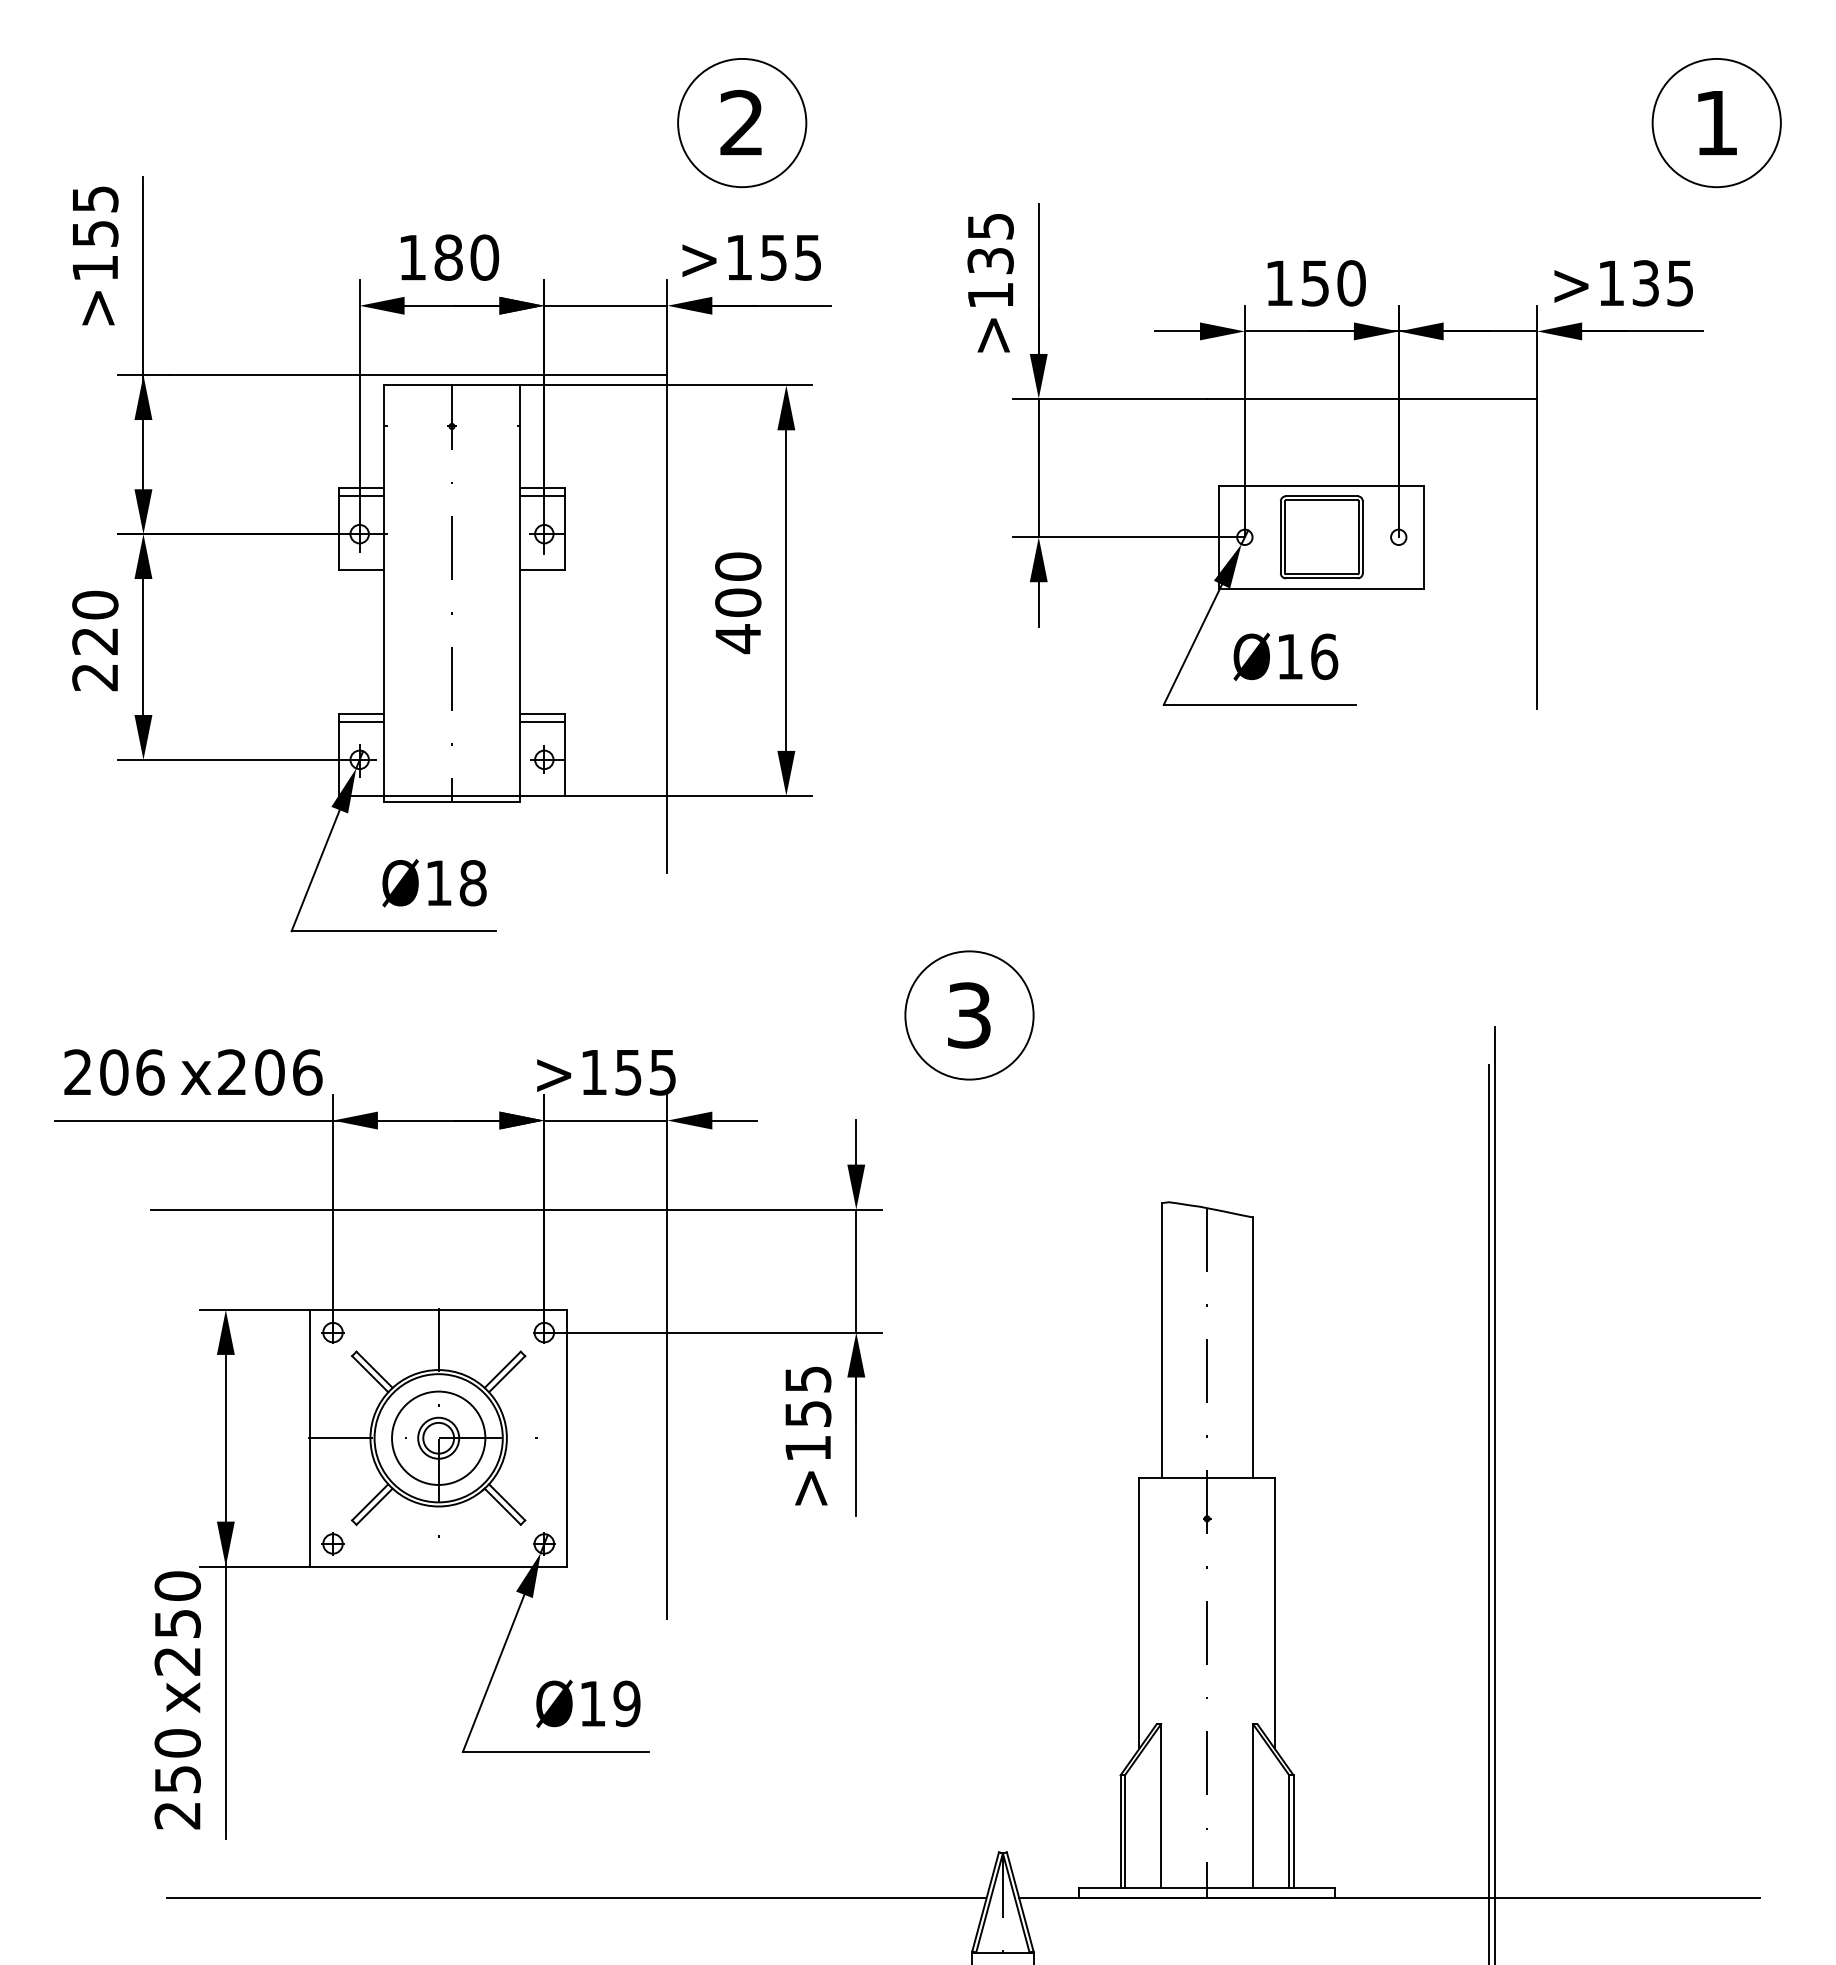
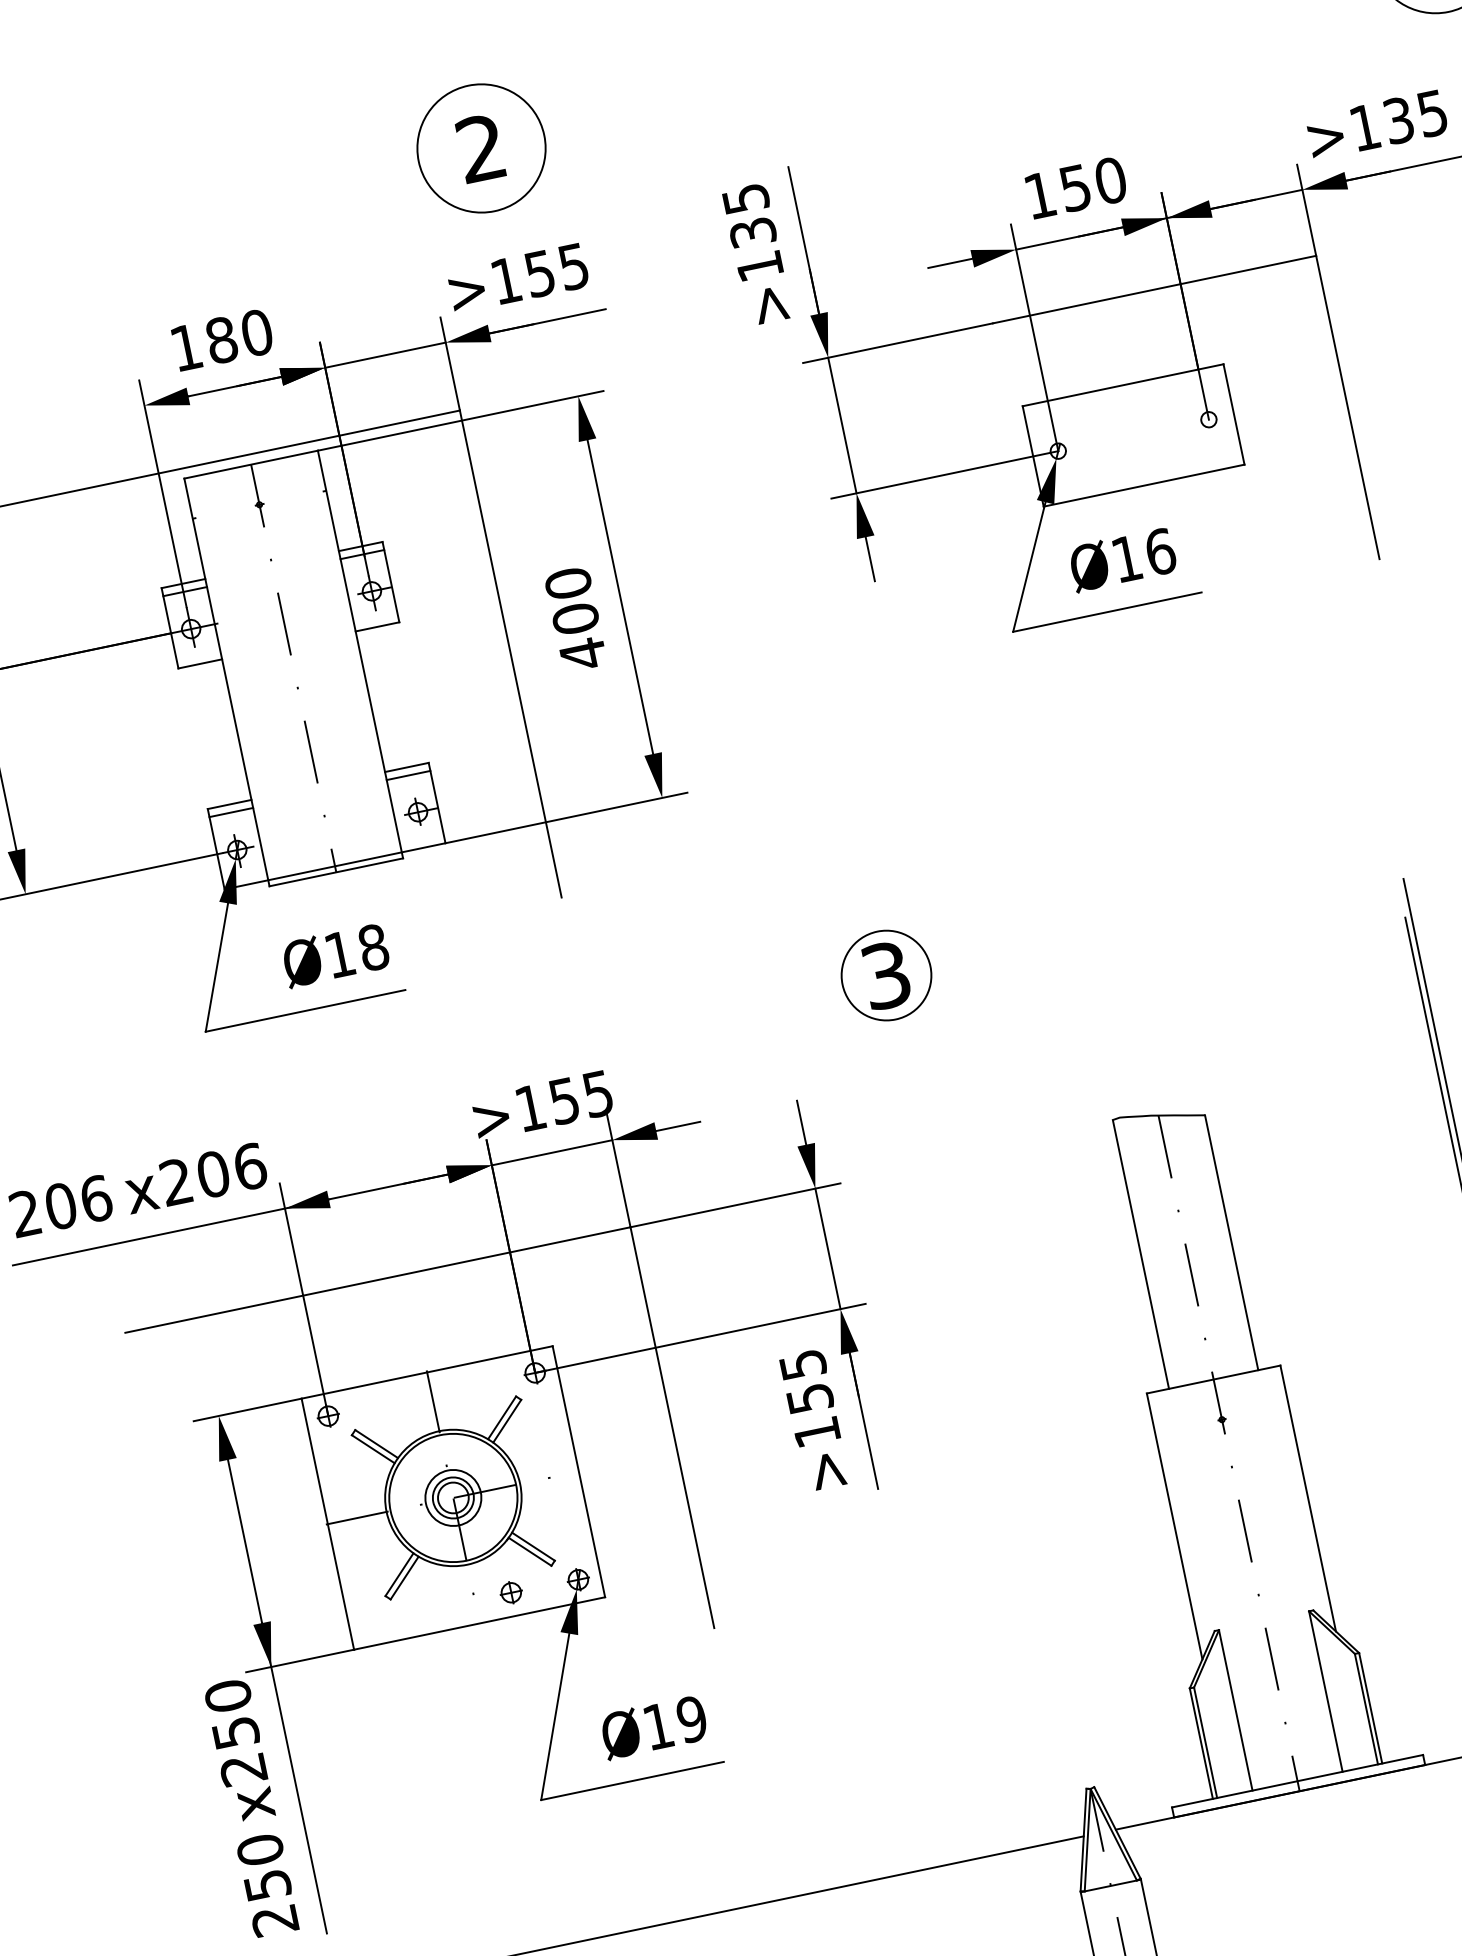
part: (1321, 537) -> (1133, 435), removed
circle: (969, 1015) -> (886, 975), size x0.7
circle: (438, 1437) -> (453, 1497), size x0.6
part: (332, 1543) -> (510, 1592), moved

